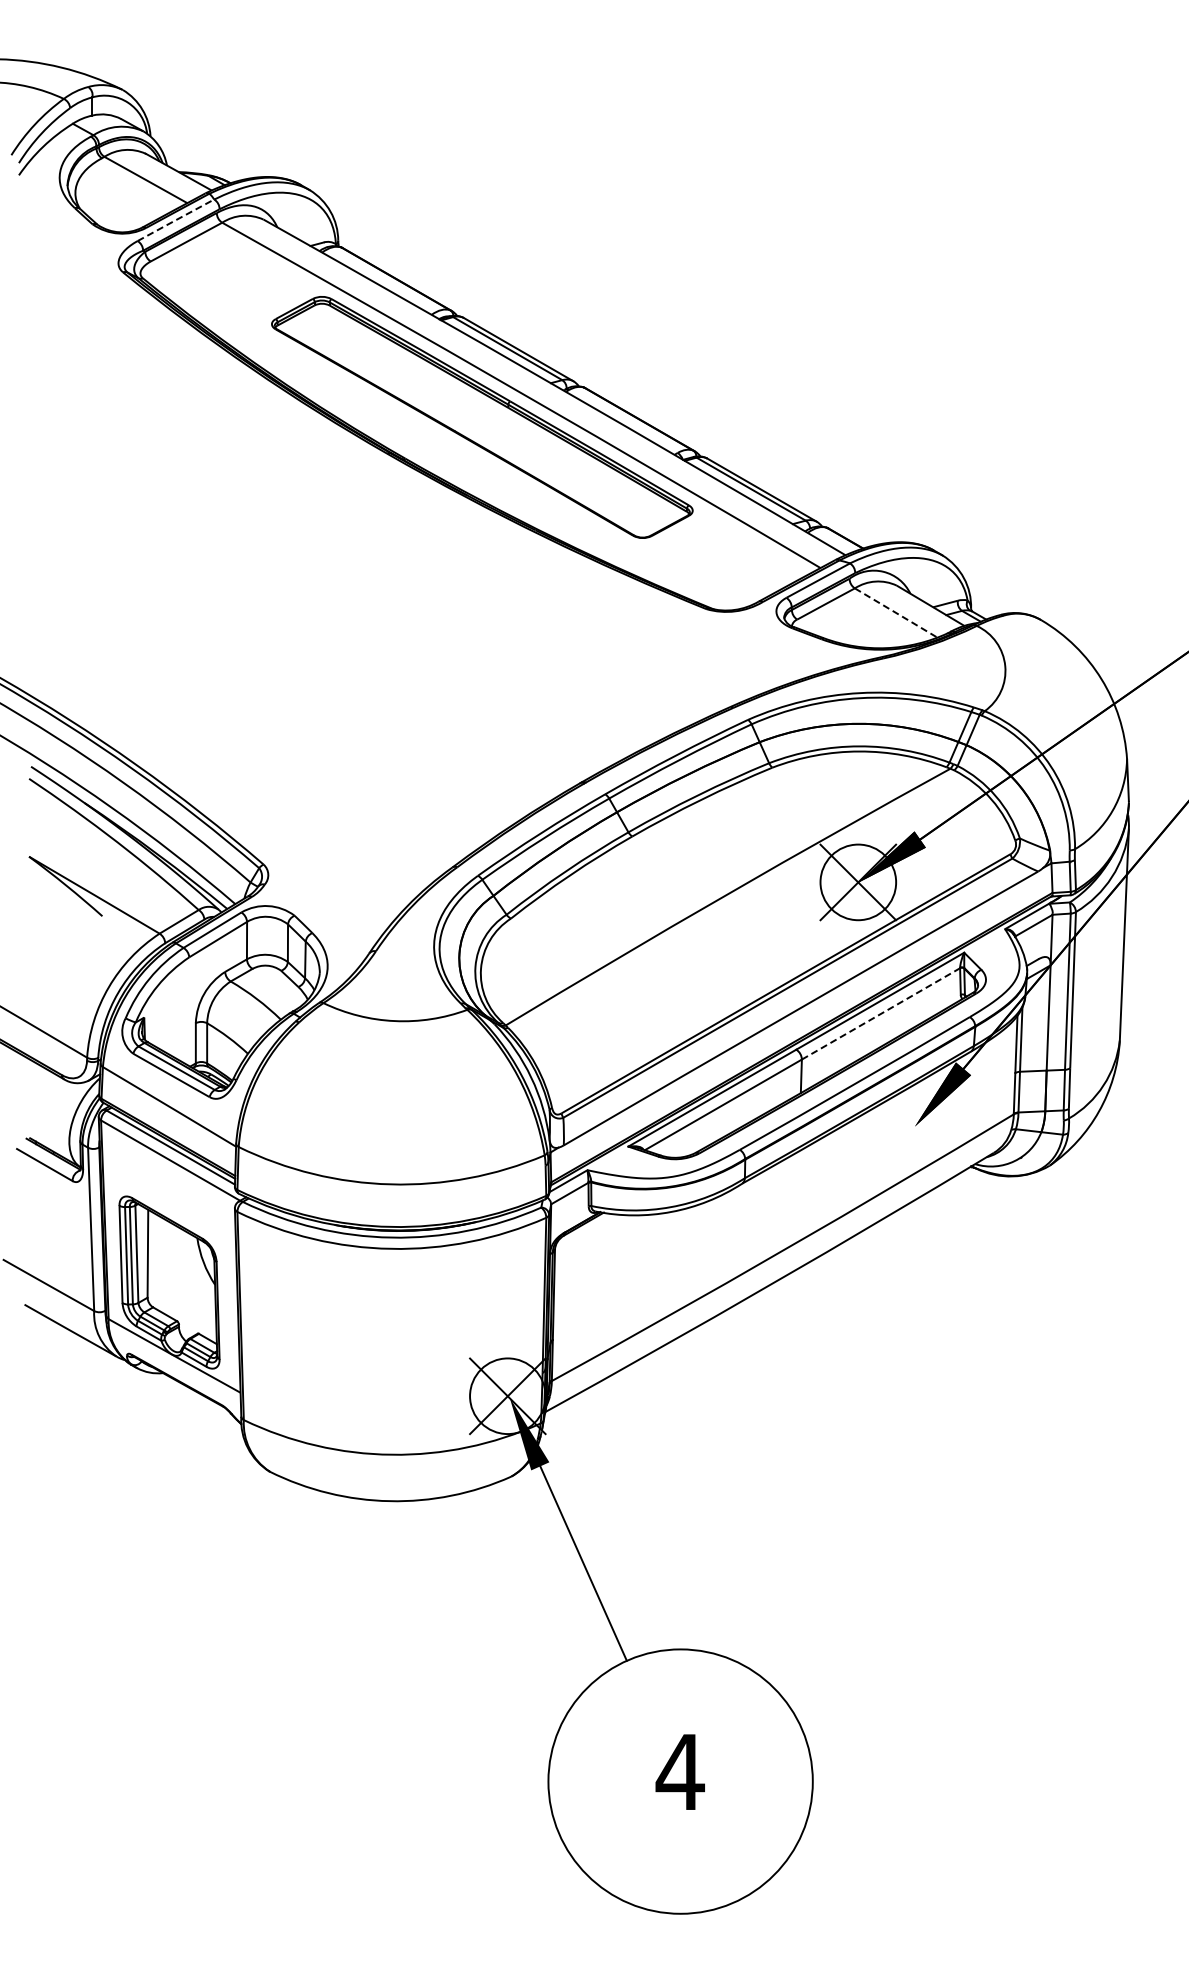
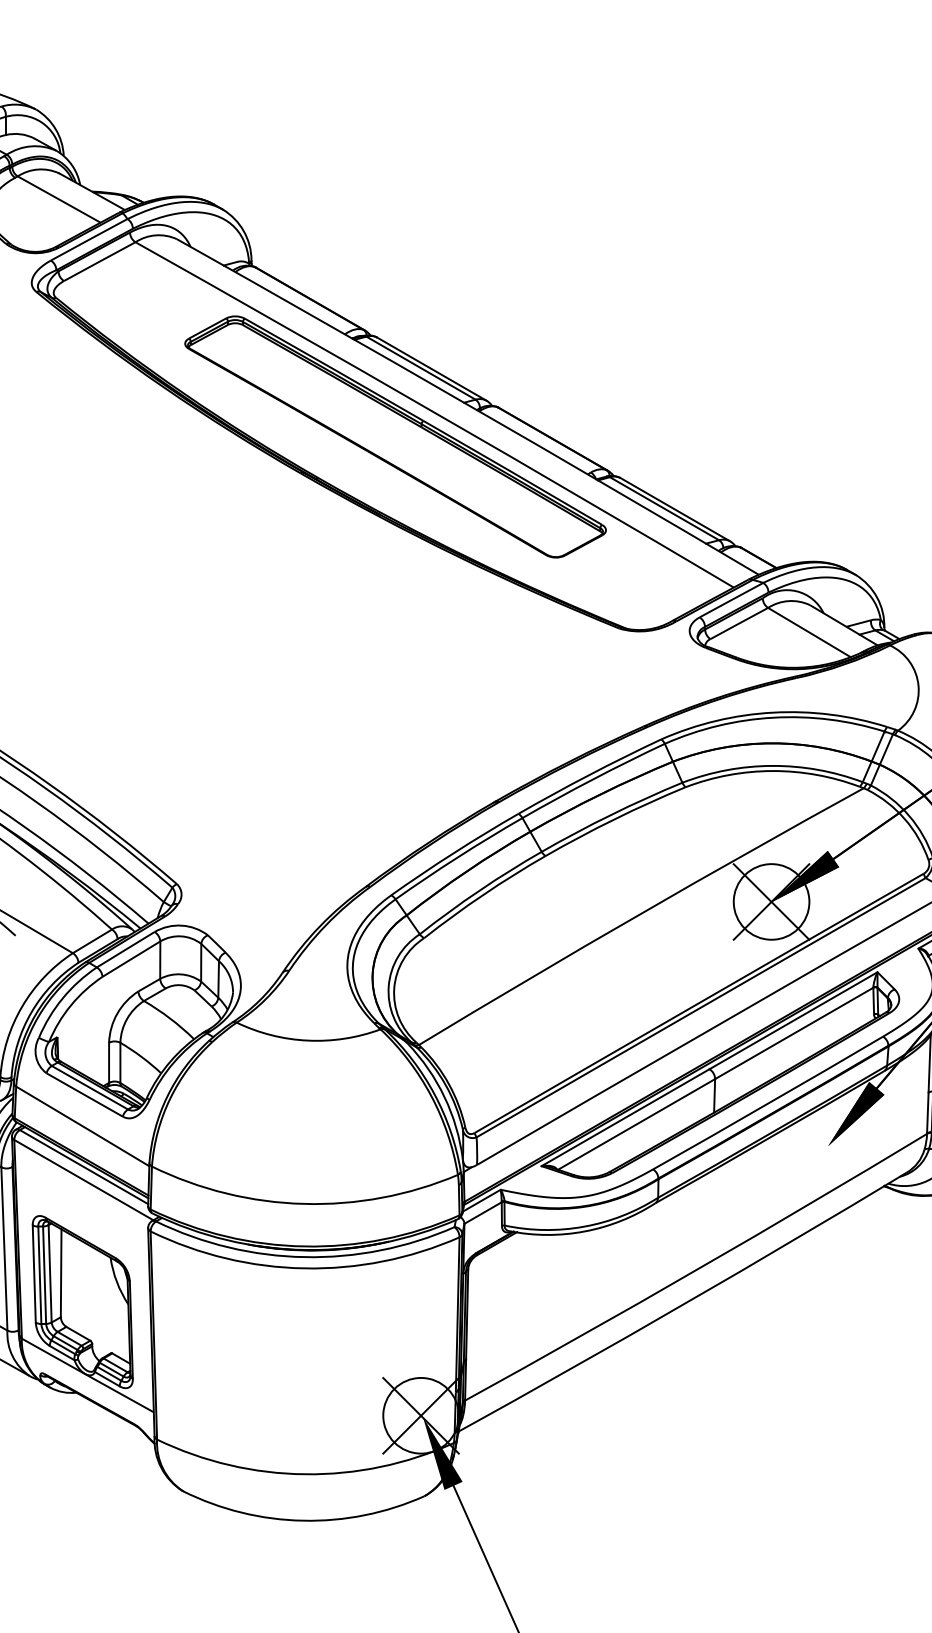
line: (175, 220) -> (88, 240), dashed -> solid
line: (897, 613) -> (810, 633), dashed -> solid
line: (881, 1013) -> (794, 1033), dashed -> solid

